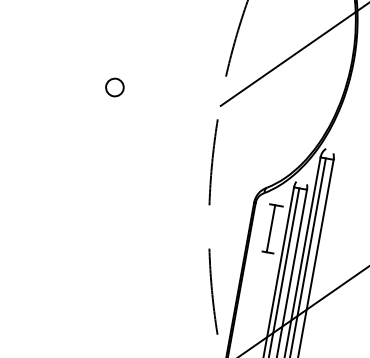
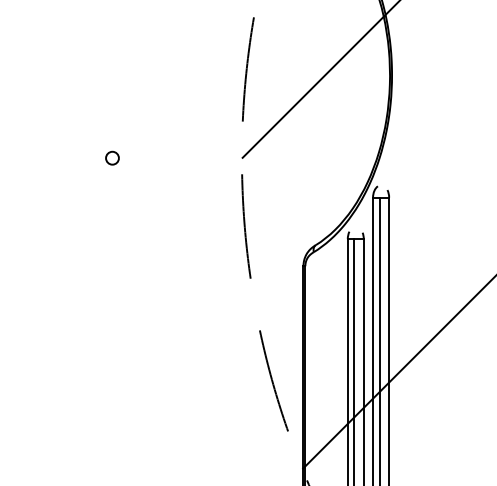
circle: (115, 86) -> (112, 157), size x0.6
part: (272, 228) -> (330, 293), removed

